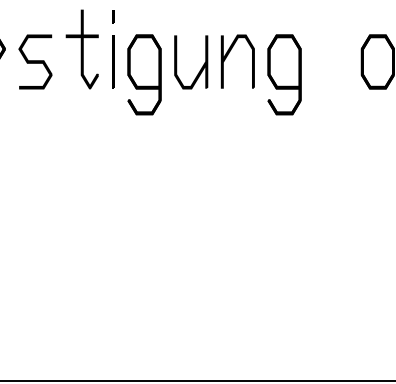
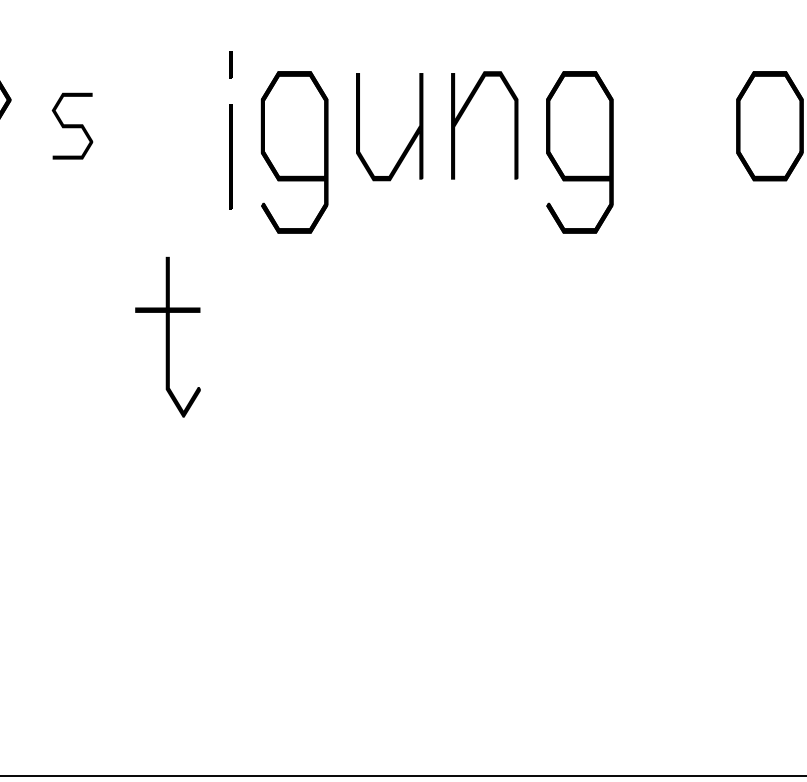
part: (81, 49) -> (166, 337), moved
line: (113, 49) -> (231, 131), moved
part: (35, 61) -> (72, 125), size x0.6

